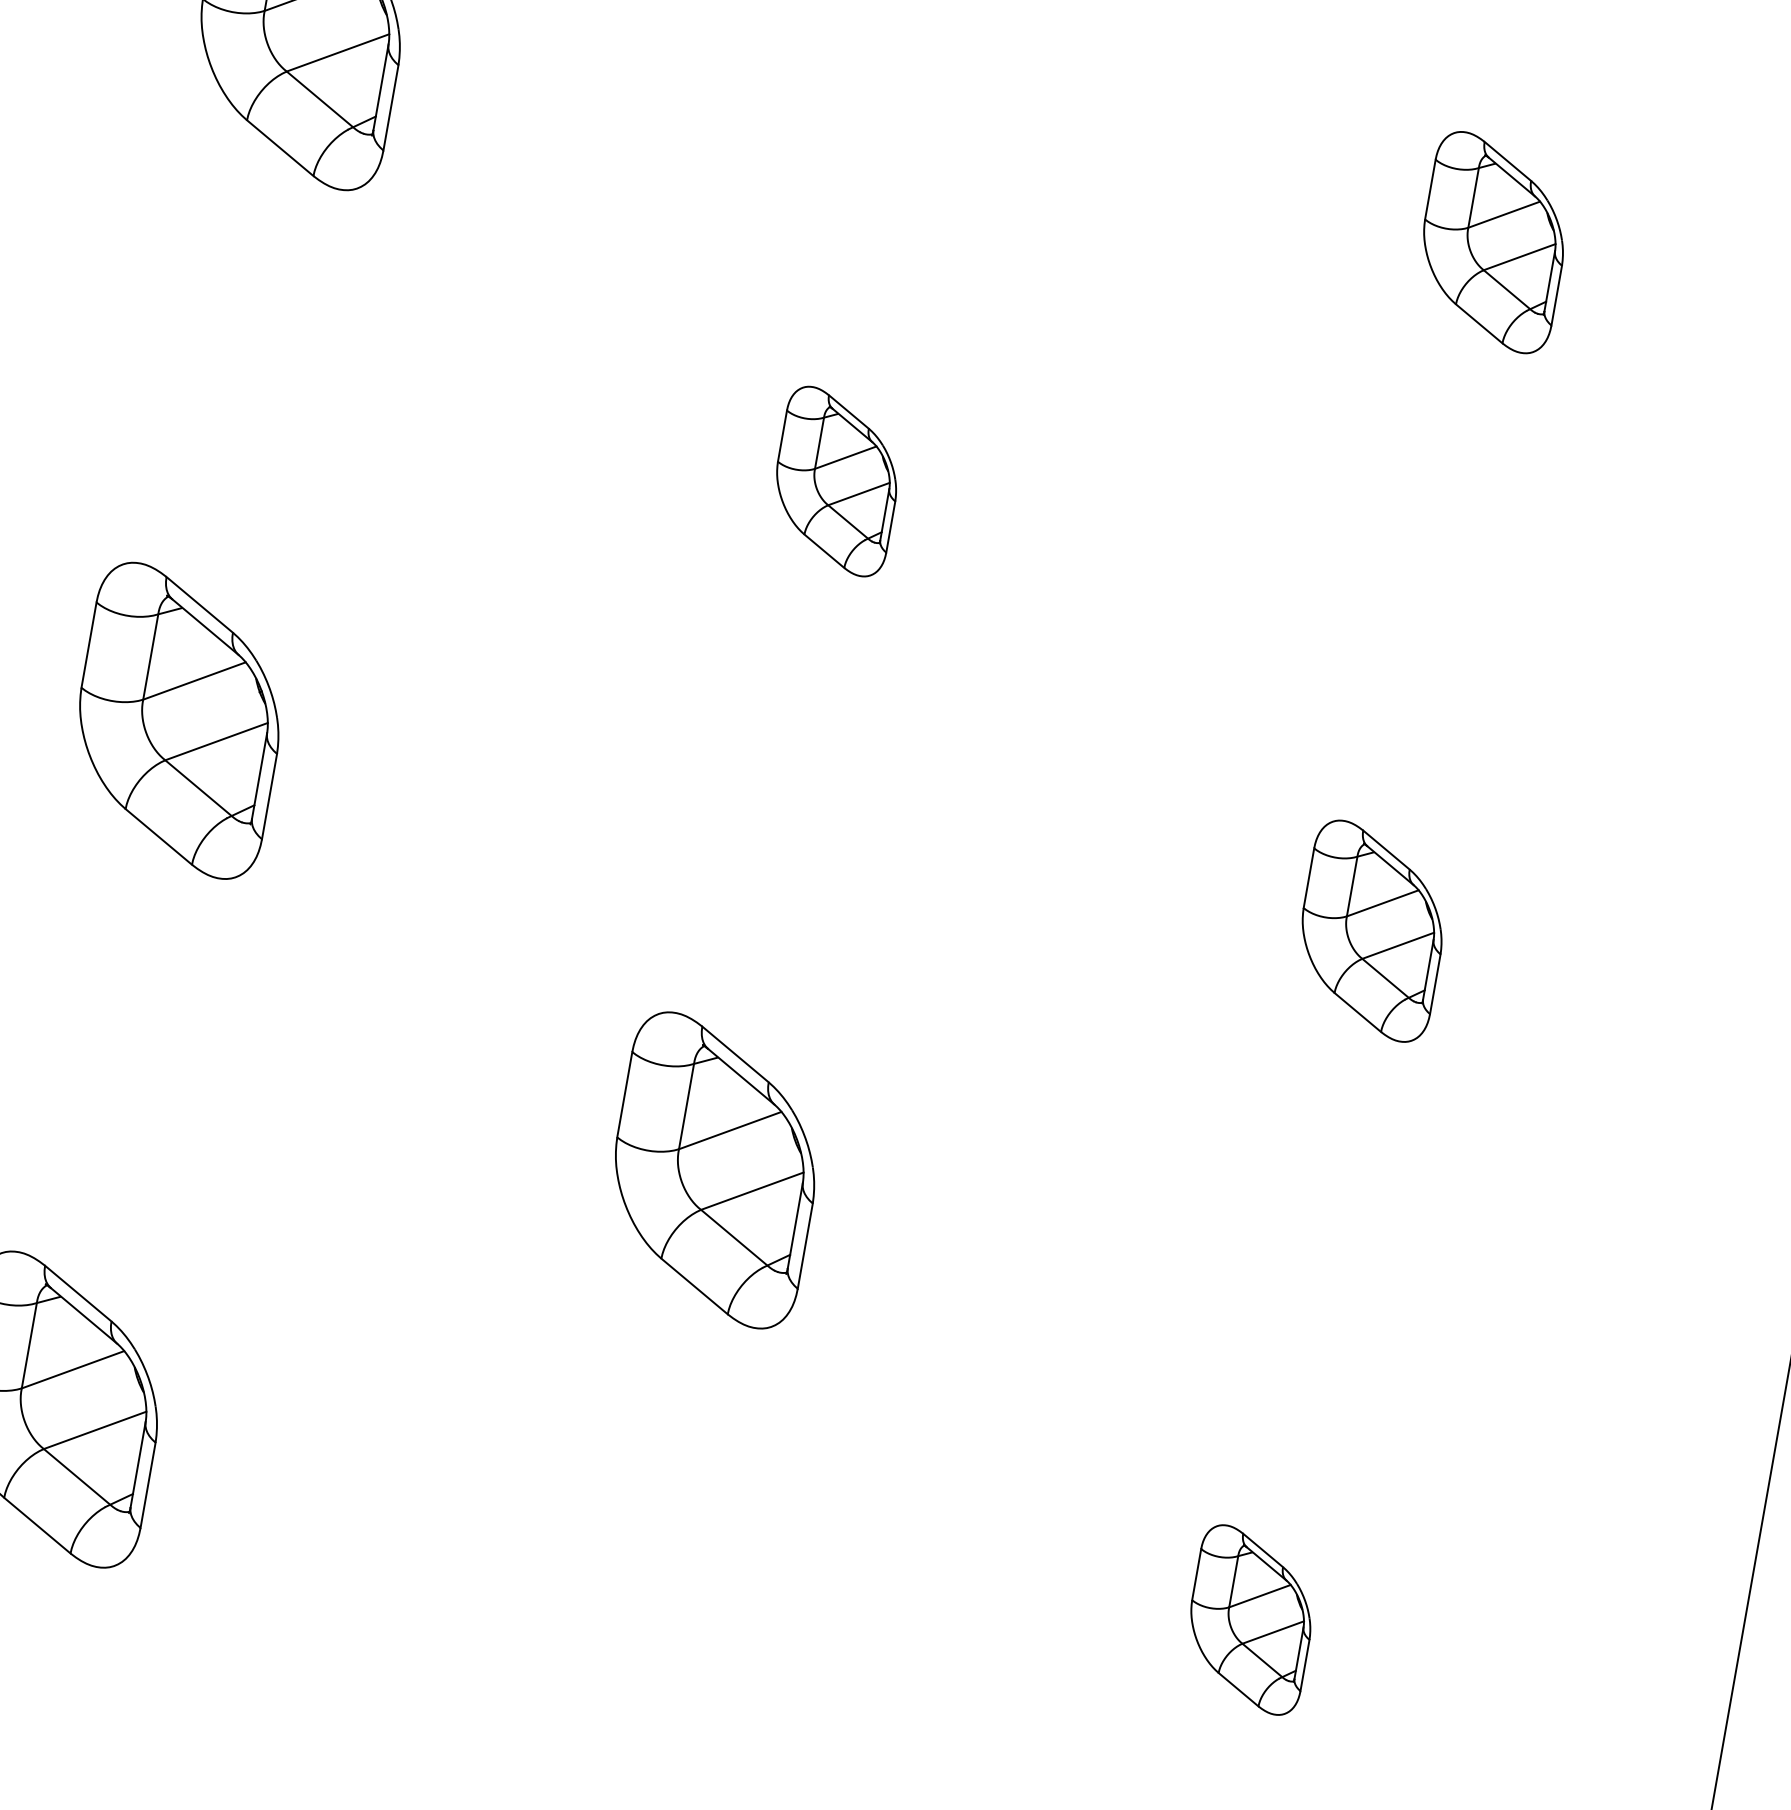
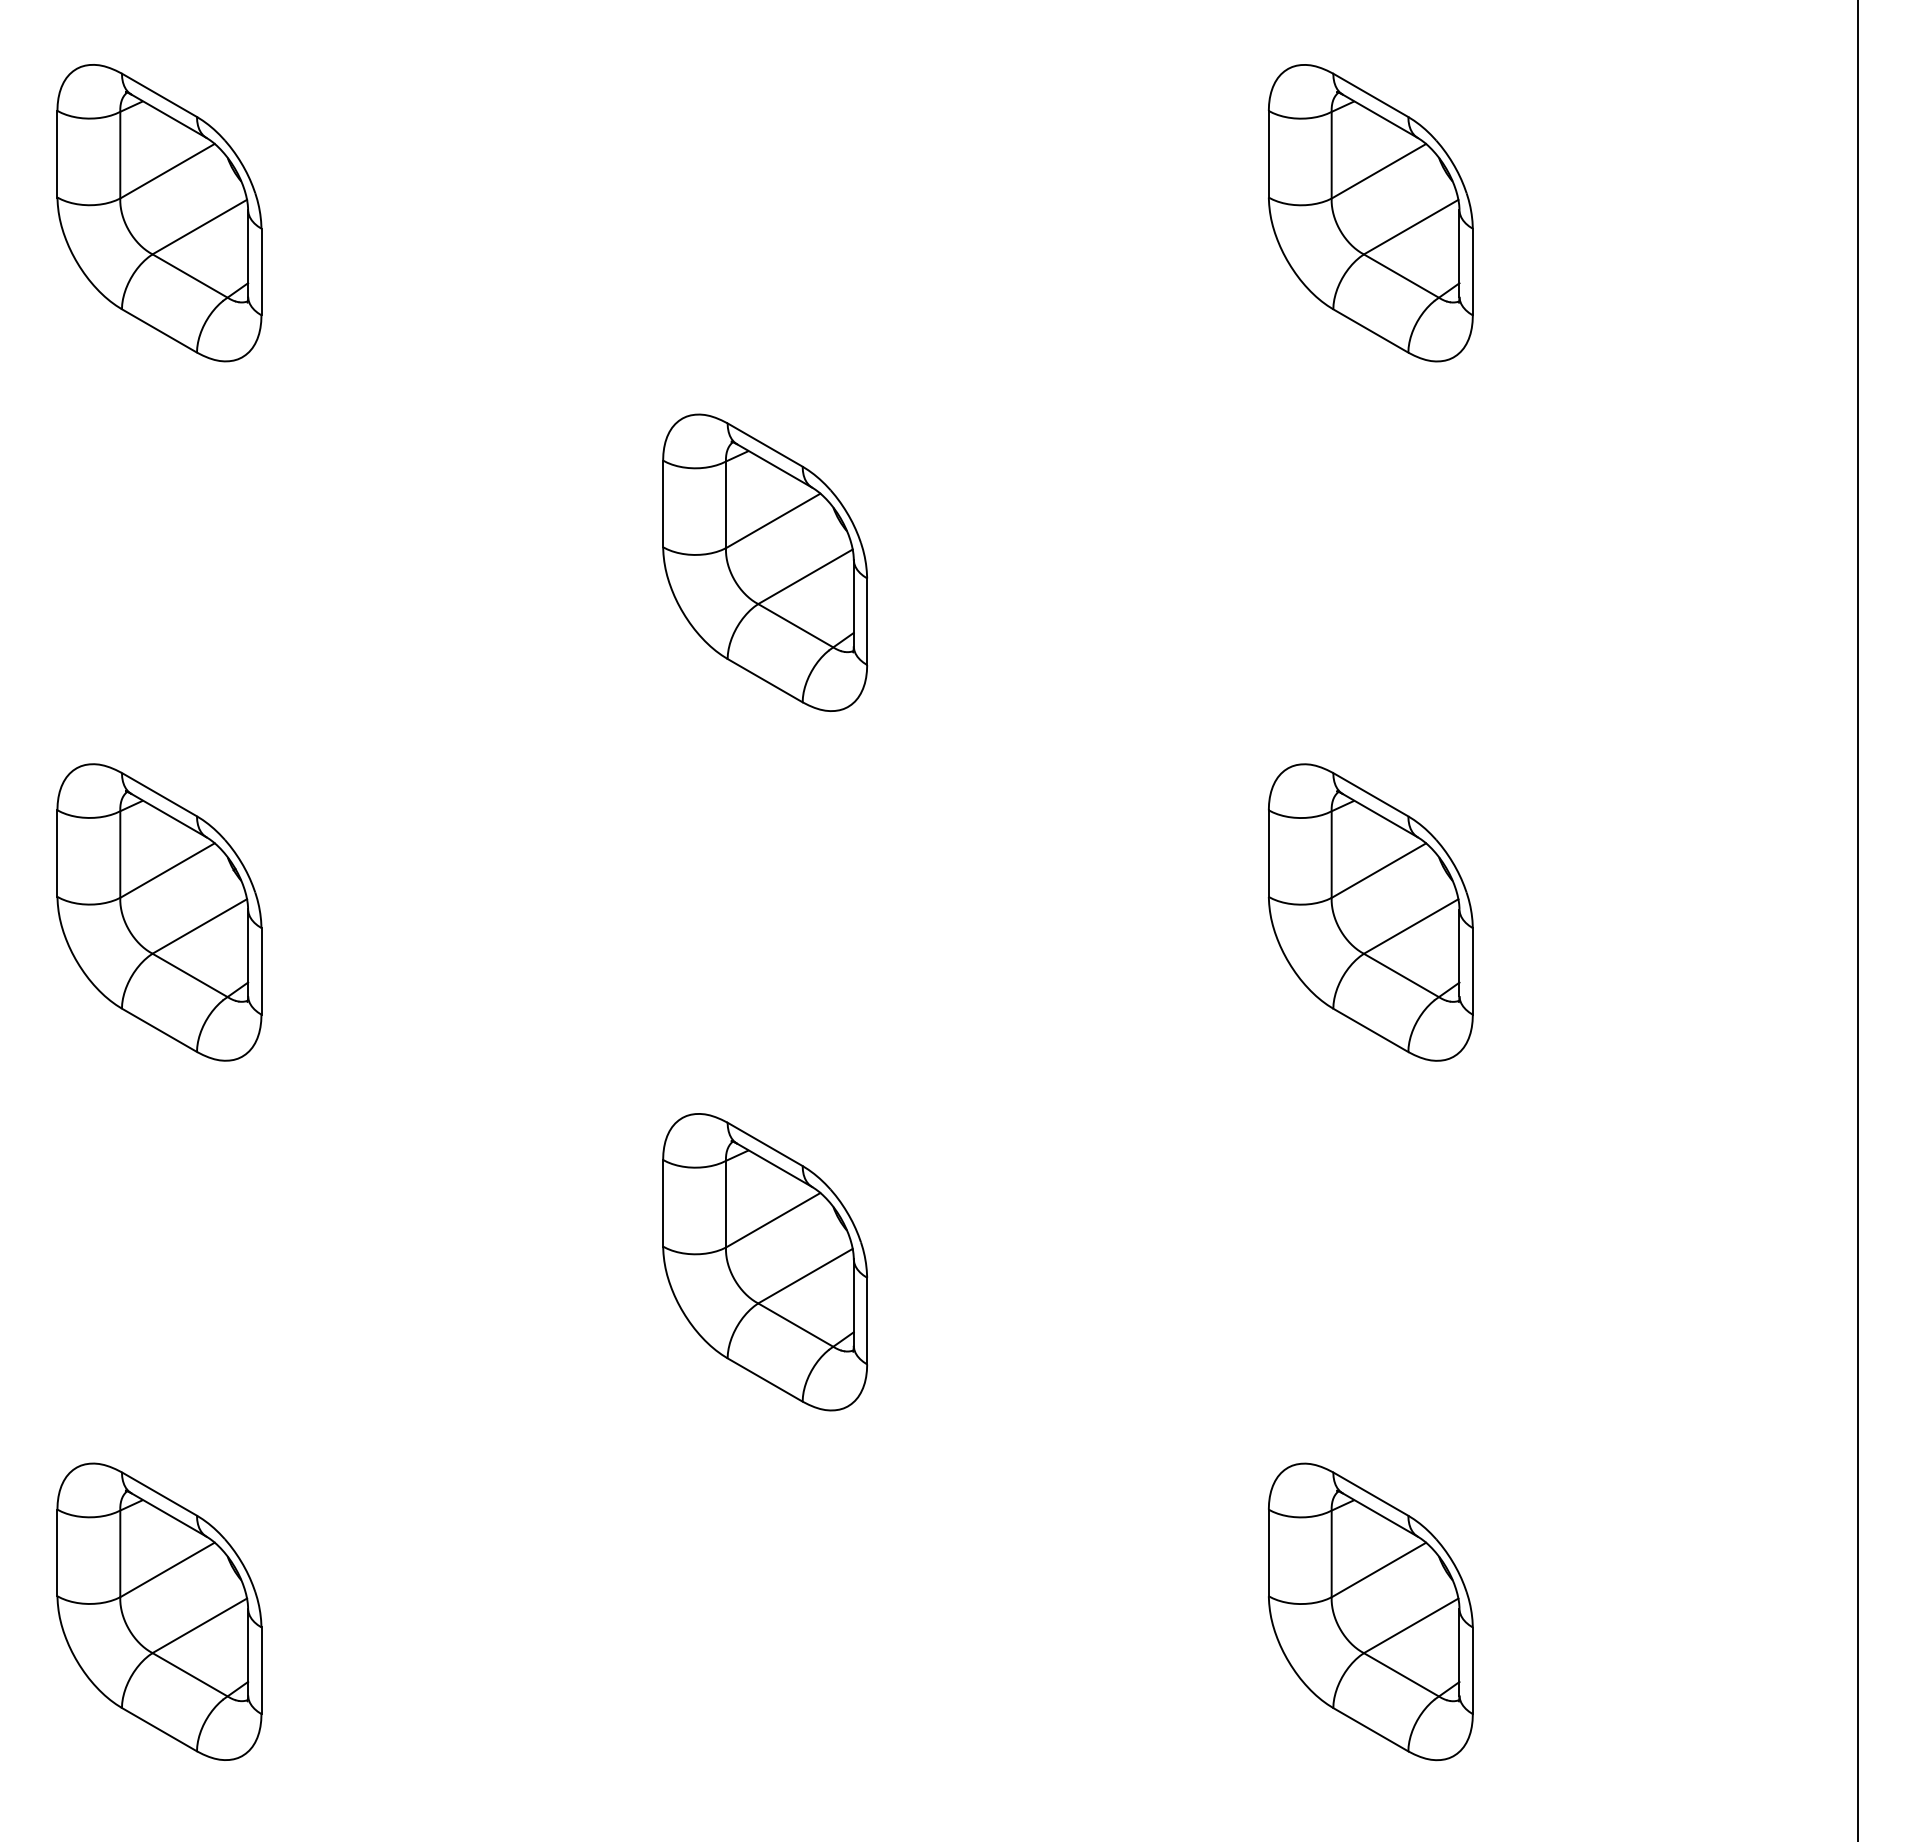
part: (1493, 242) -> (1370, 213), size x1.43
part: (836, 481) -> (765, 562), size x1.67
part: (1371, 931) -> (1370, 912), size x1.43
part: (1250, 1619) -> (1370, 1611), size x1.67

